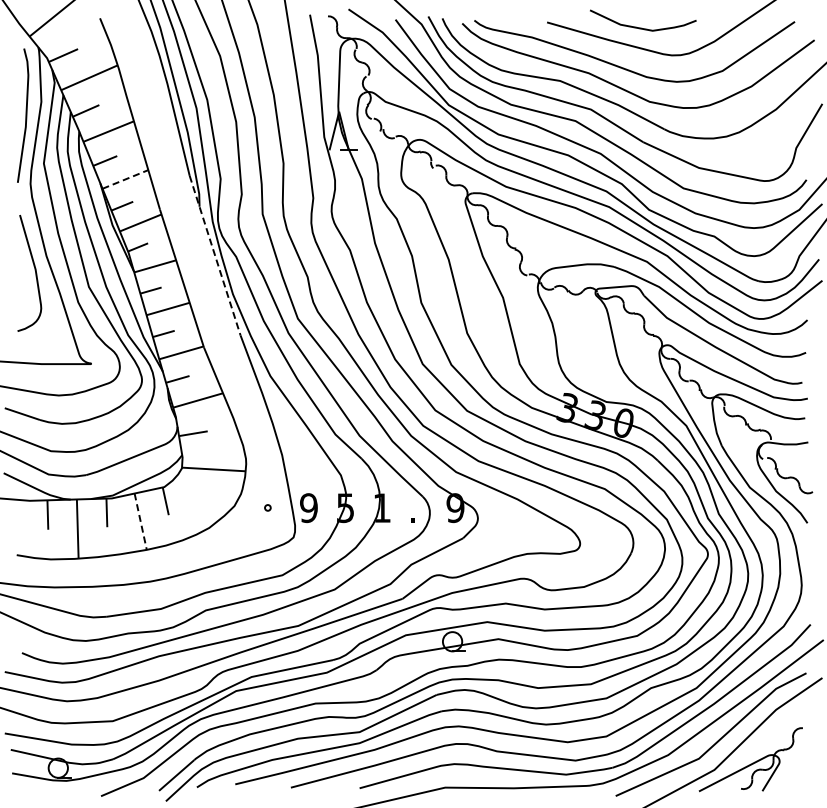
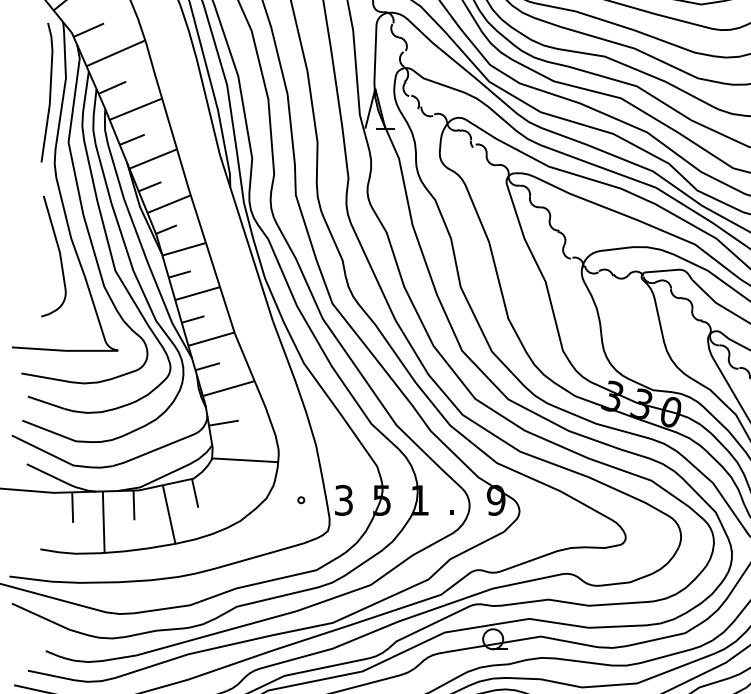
line: (125, 179) -> (153, 159), dashed -> solid
line: (215, 255) -> (246, 237), dashed -> solid
text: (308, 507) -> (343, 499), 9 -> 3
line: (140, 521) -> (168, 514), dashed -> solid

